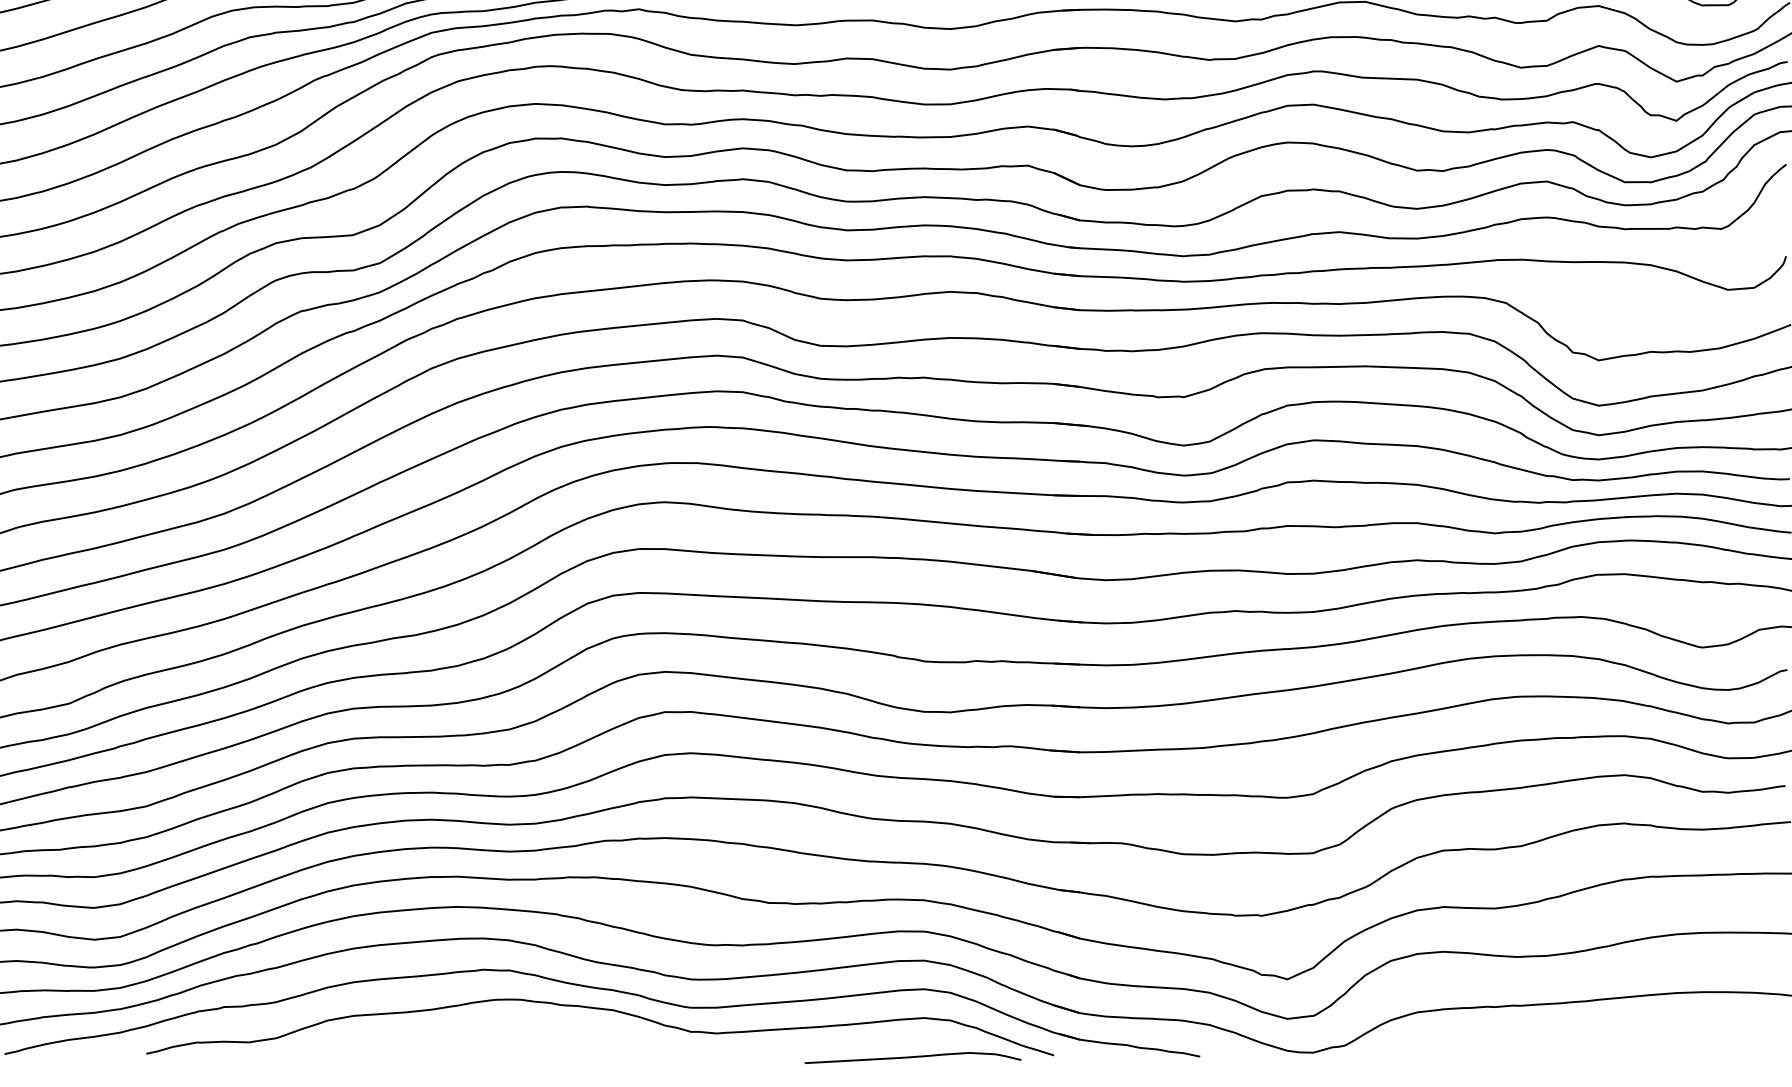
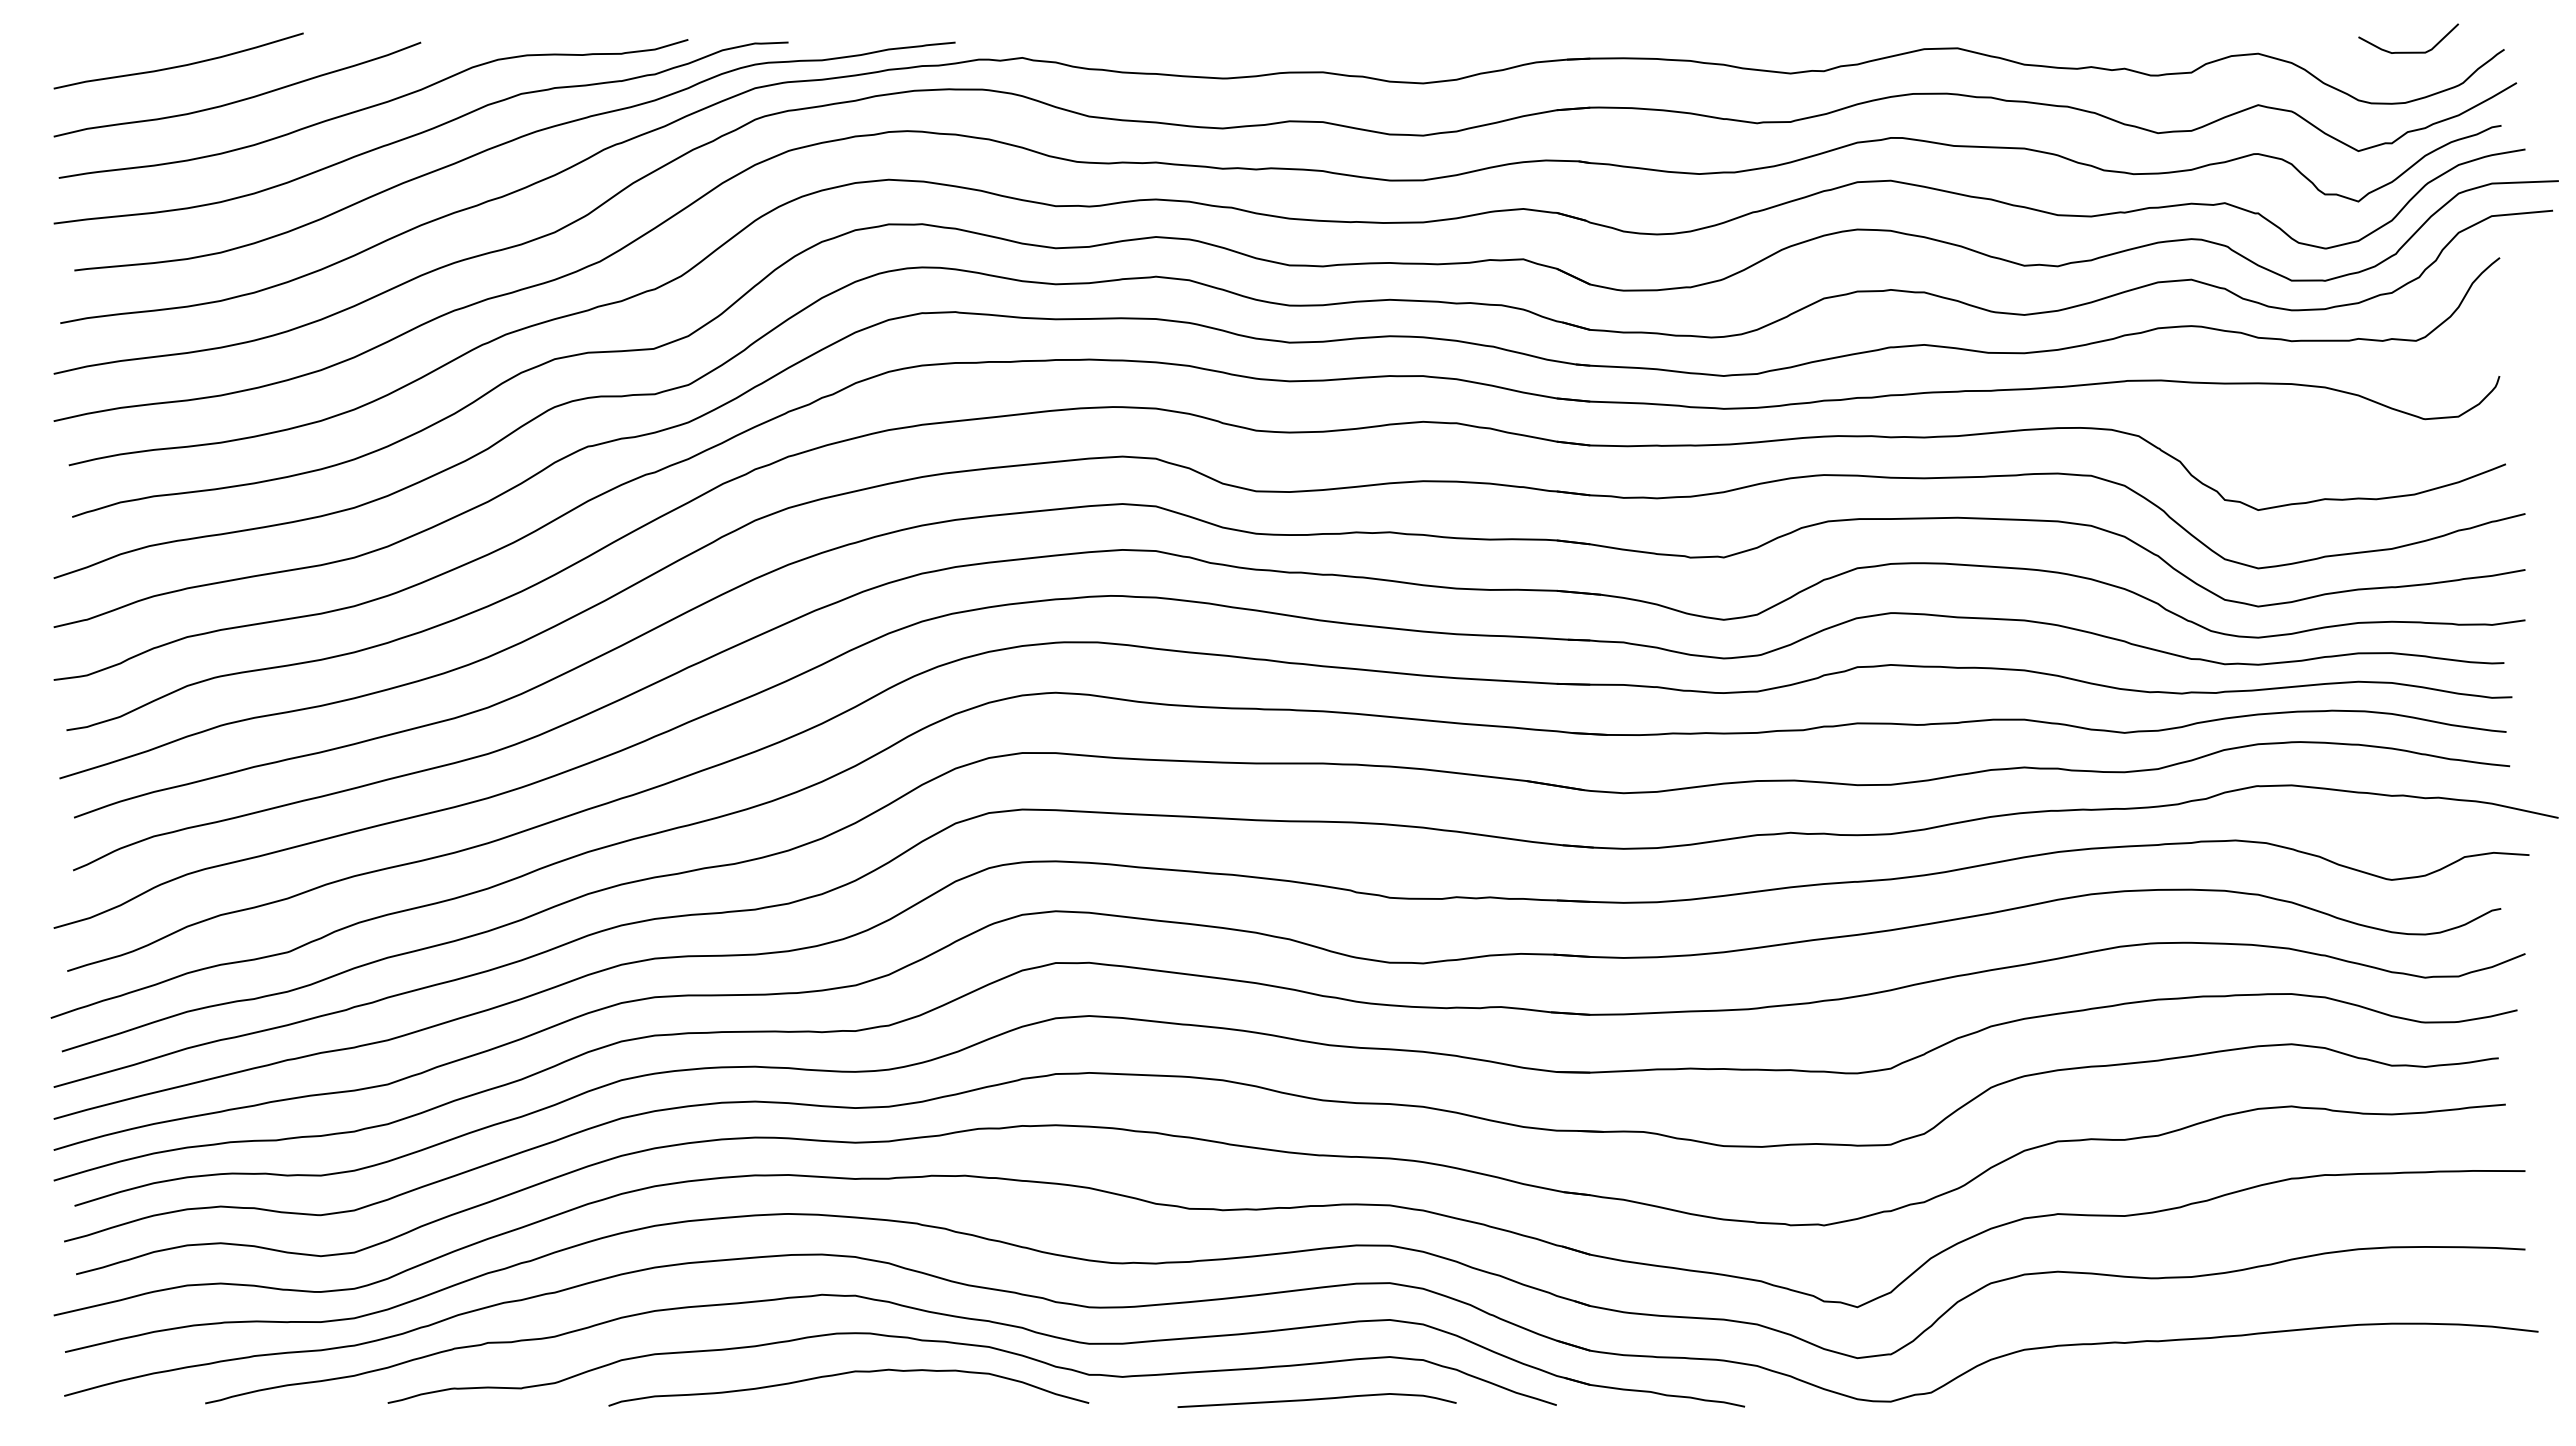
curve: (501, 1031) -> (845, 1374), added
curve: (912, 1058) -> (1316, 1400), moved

